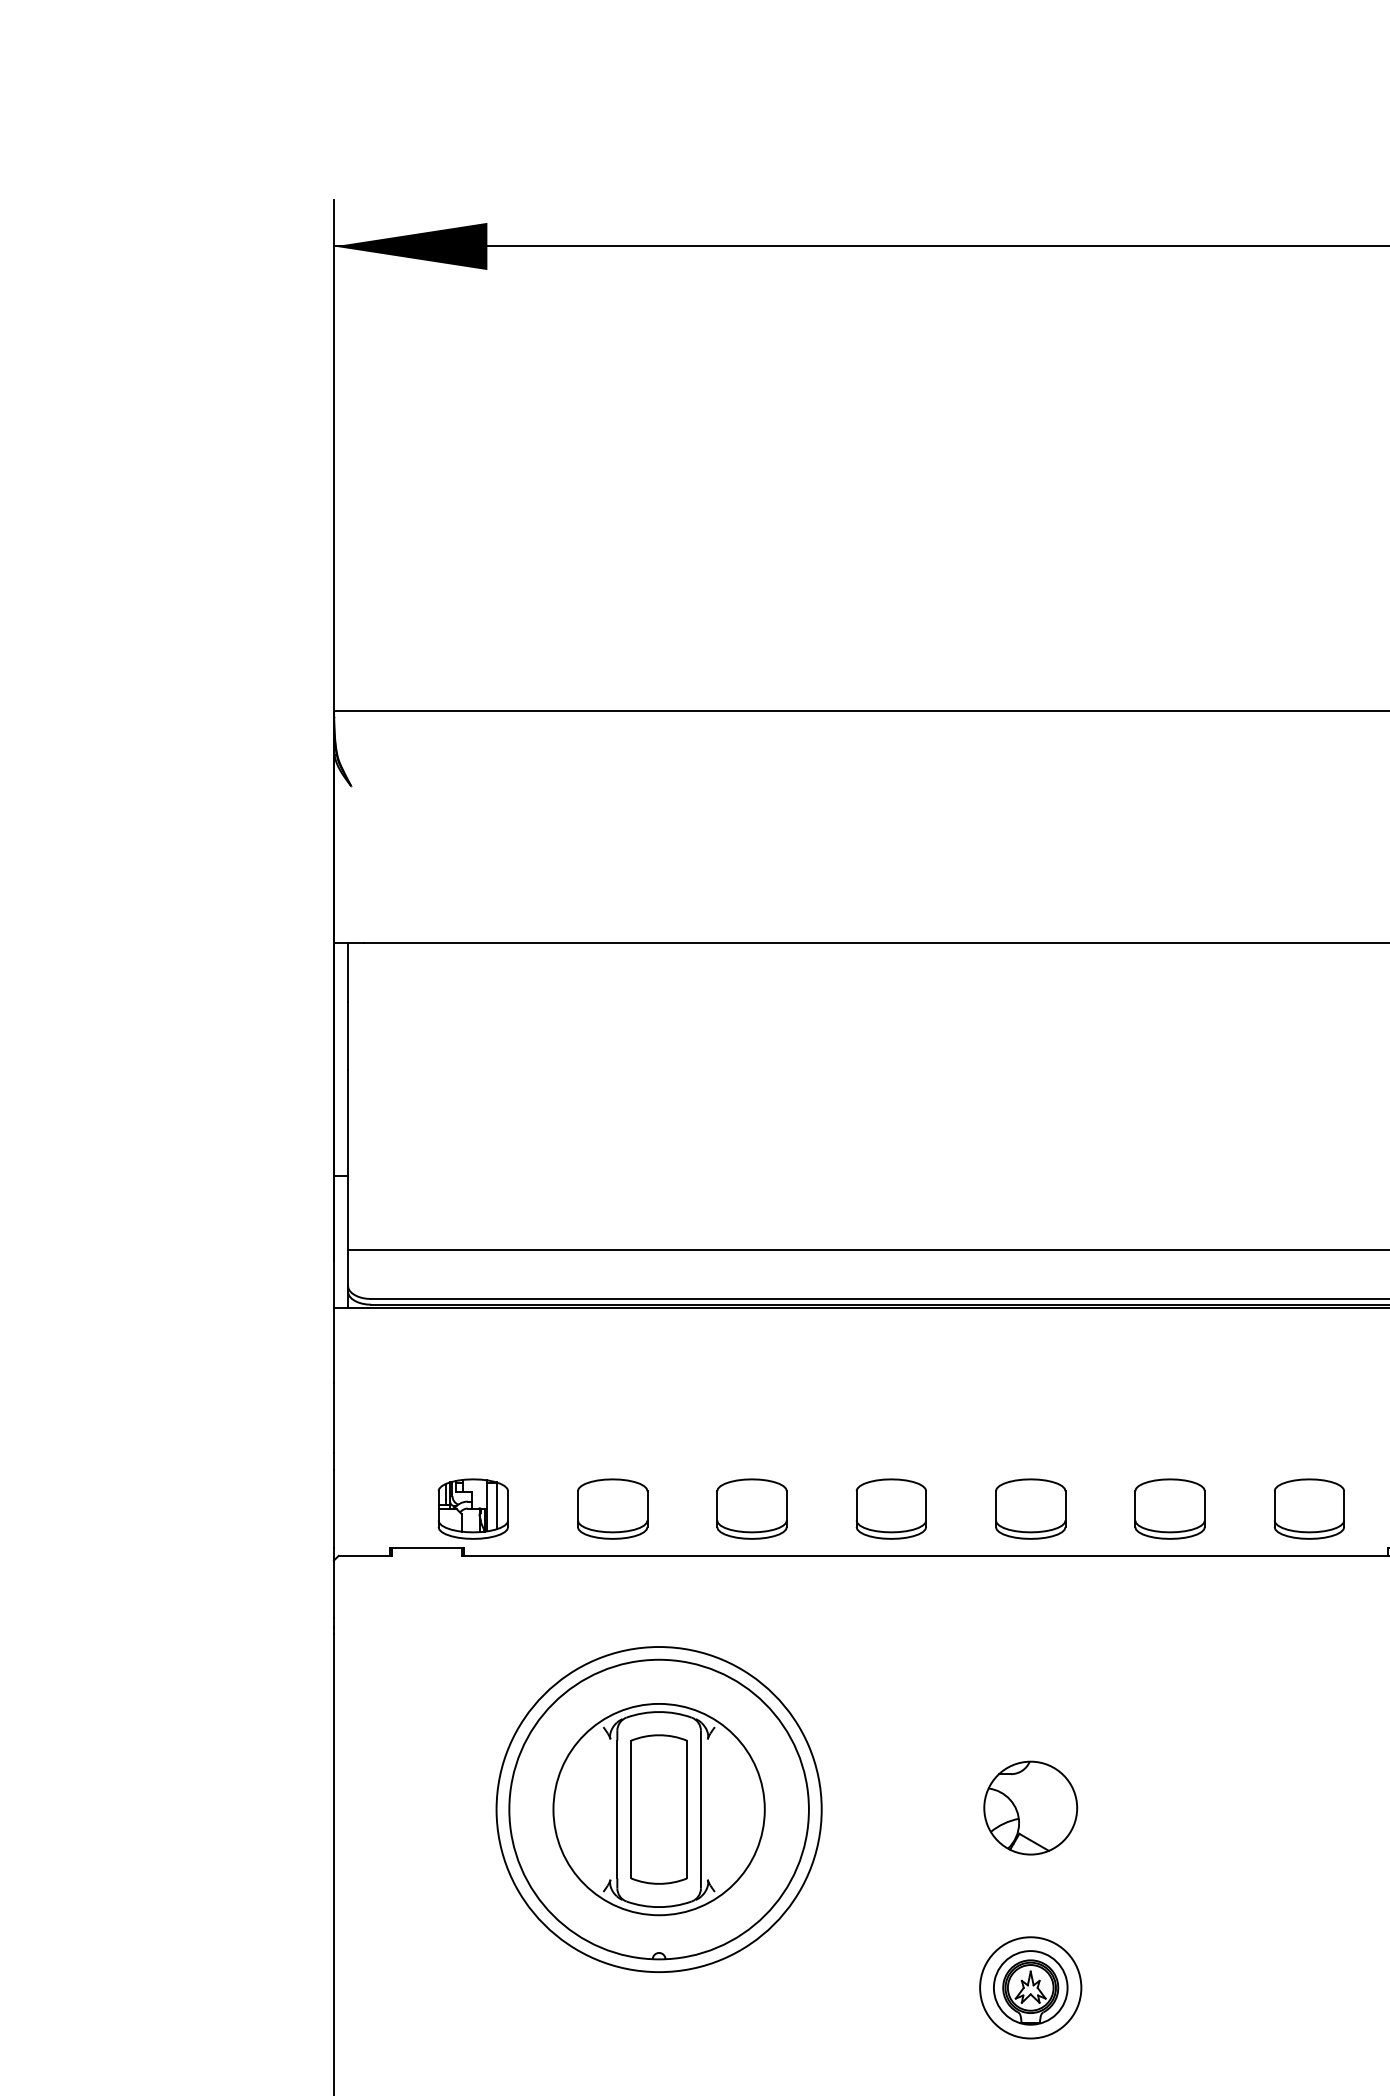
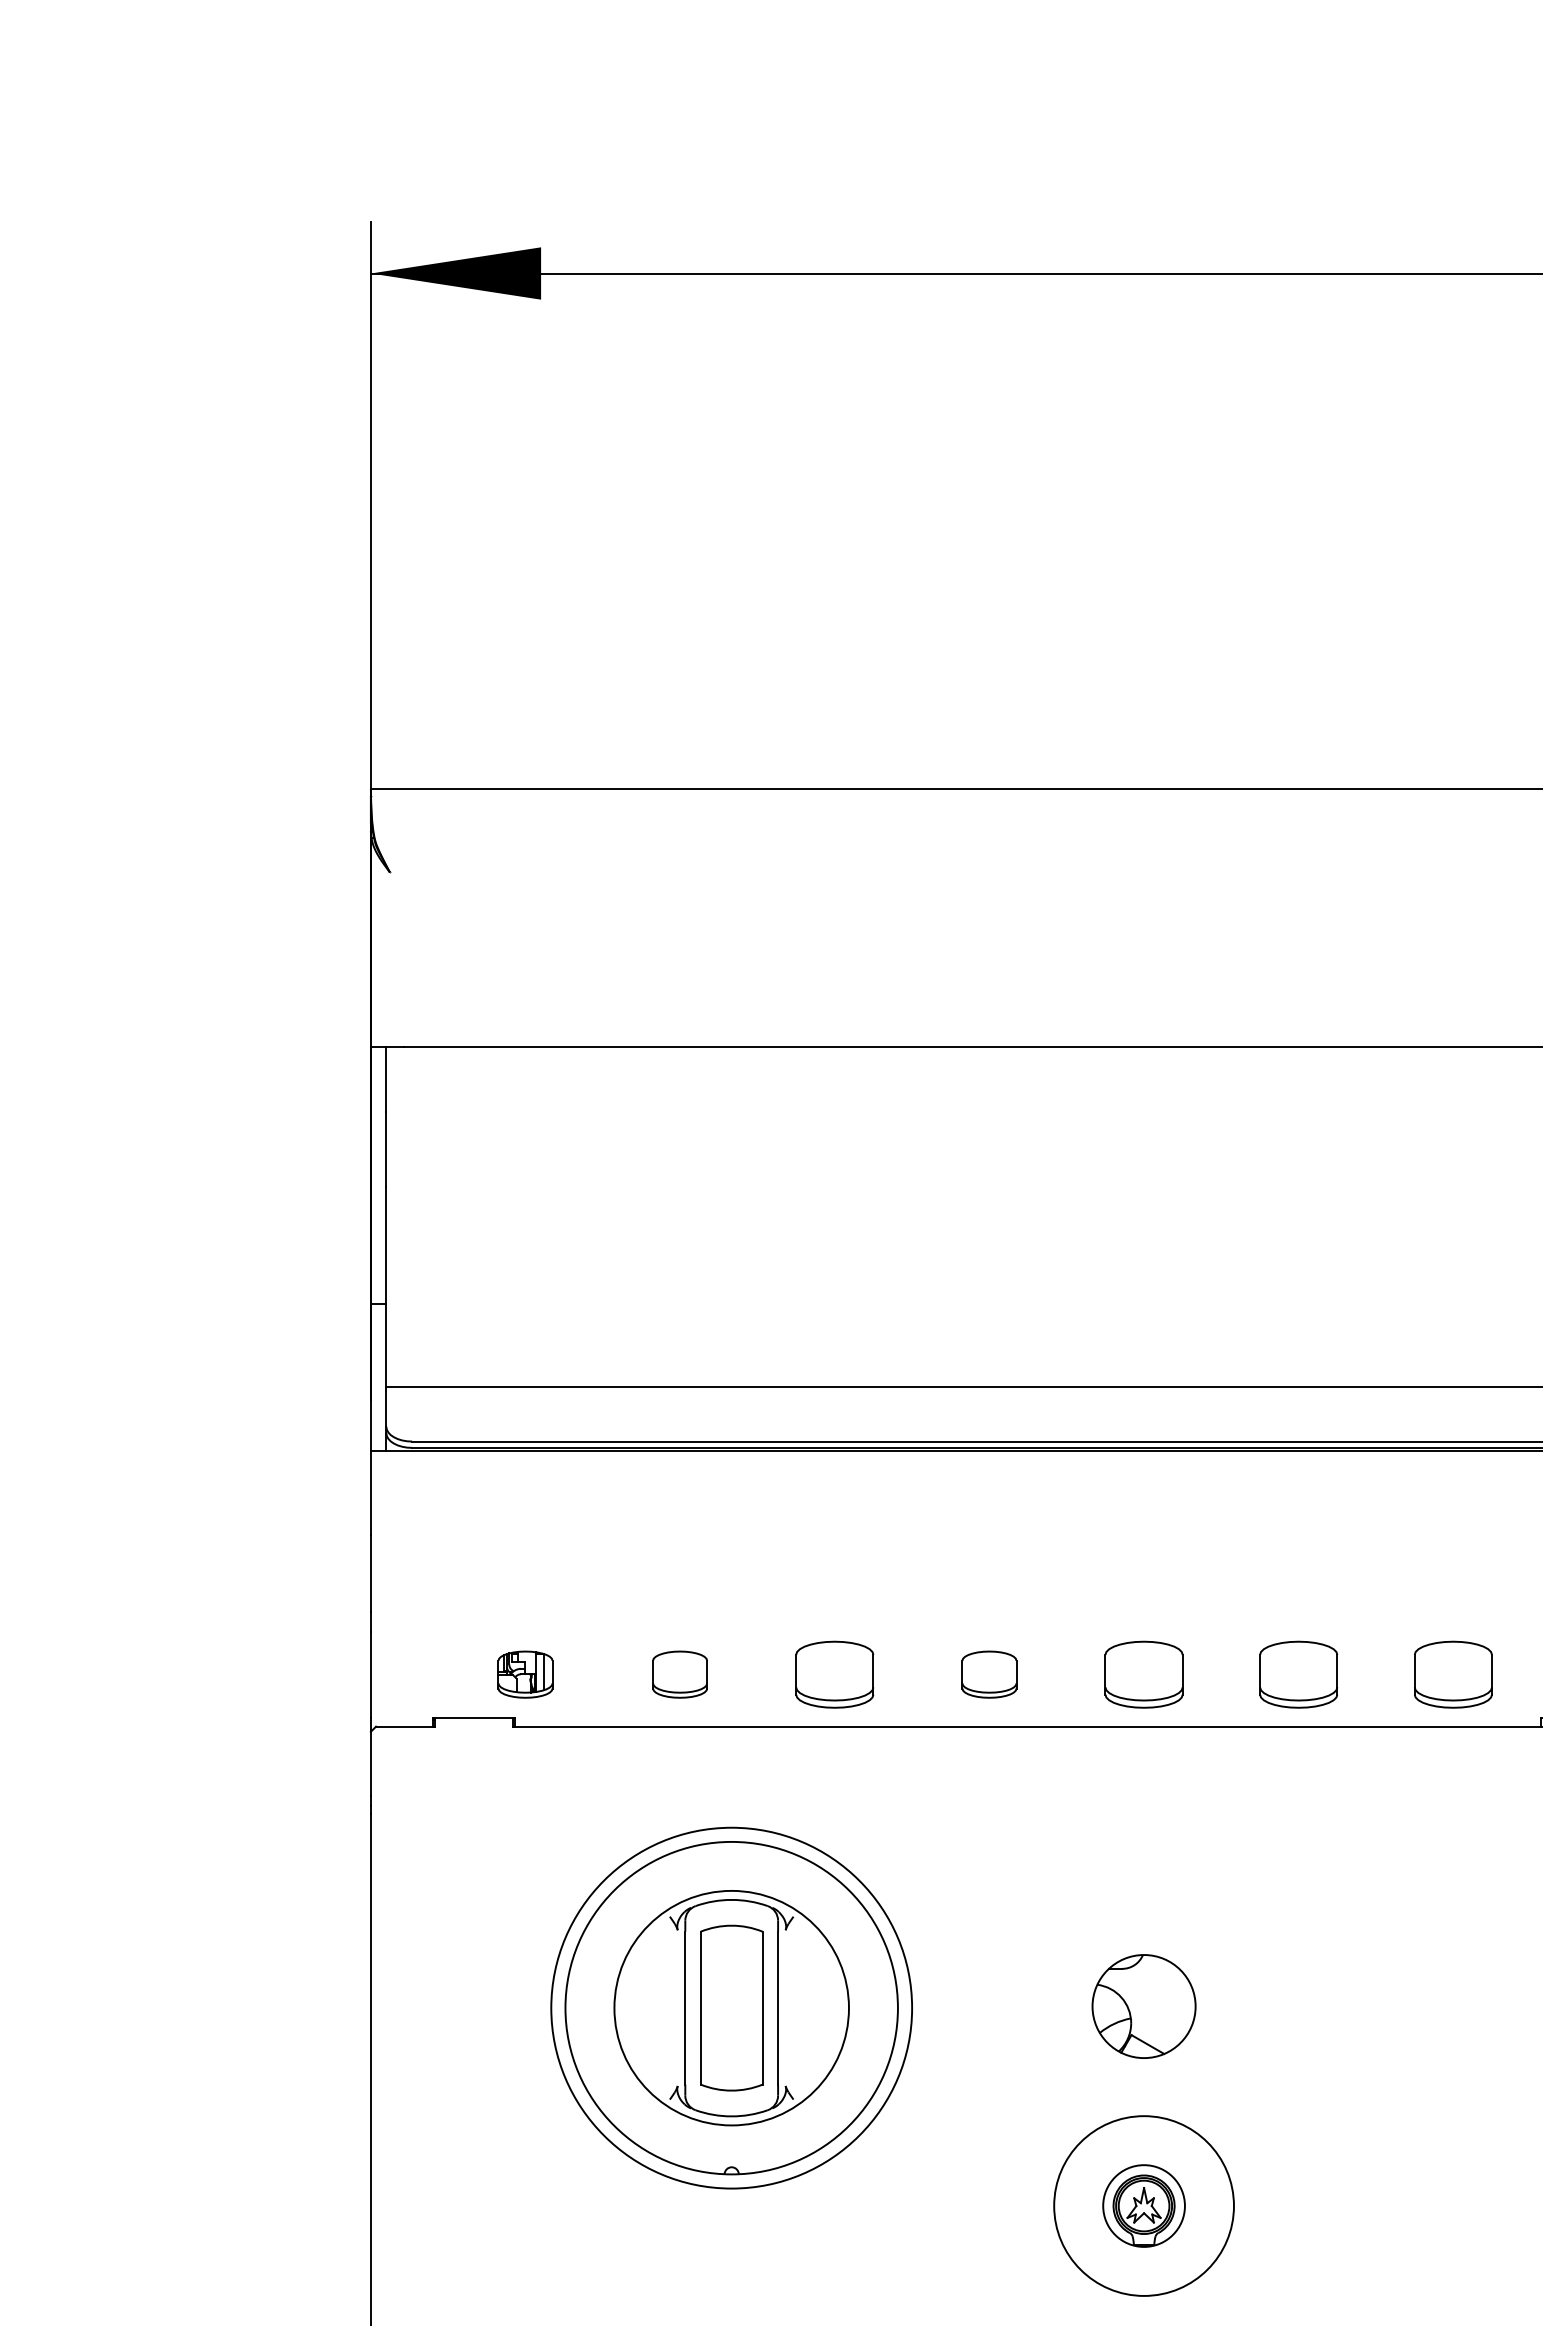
part: (473, 1508) -> (525, 1674), size x0.7
part: (612, 1508) -> (679, 1674), size x0.7
part: (891, 1508) -> (989, 1674), size x0.7
circle: (1030, 1987) -> (1143, 2205), size x1.6

